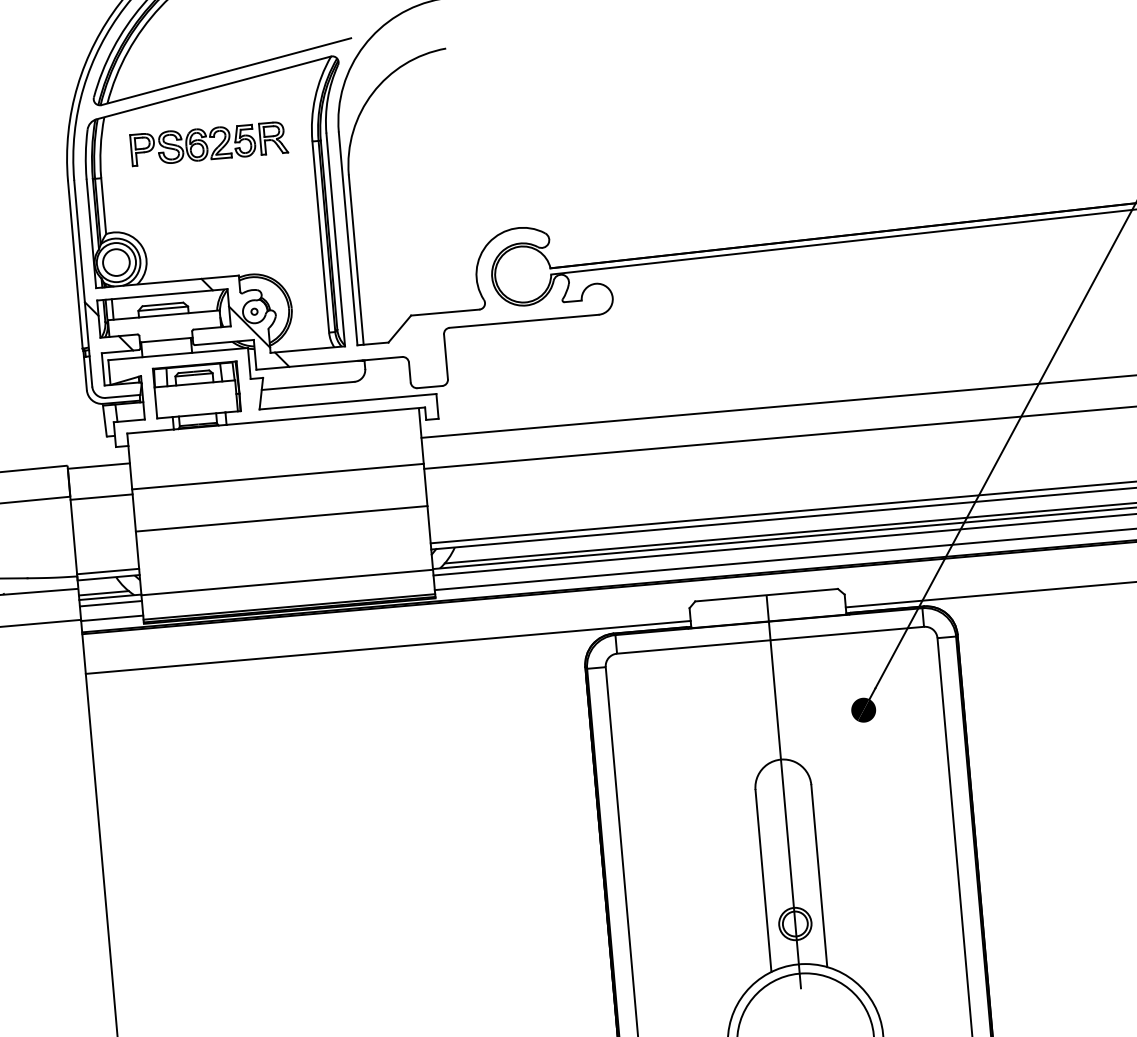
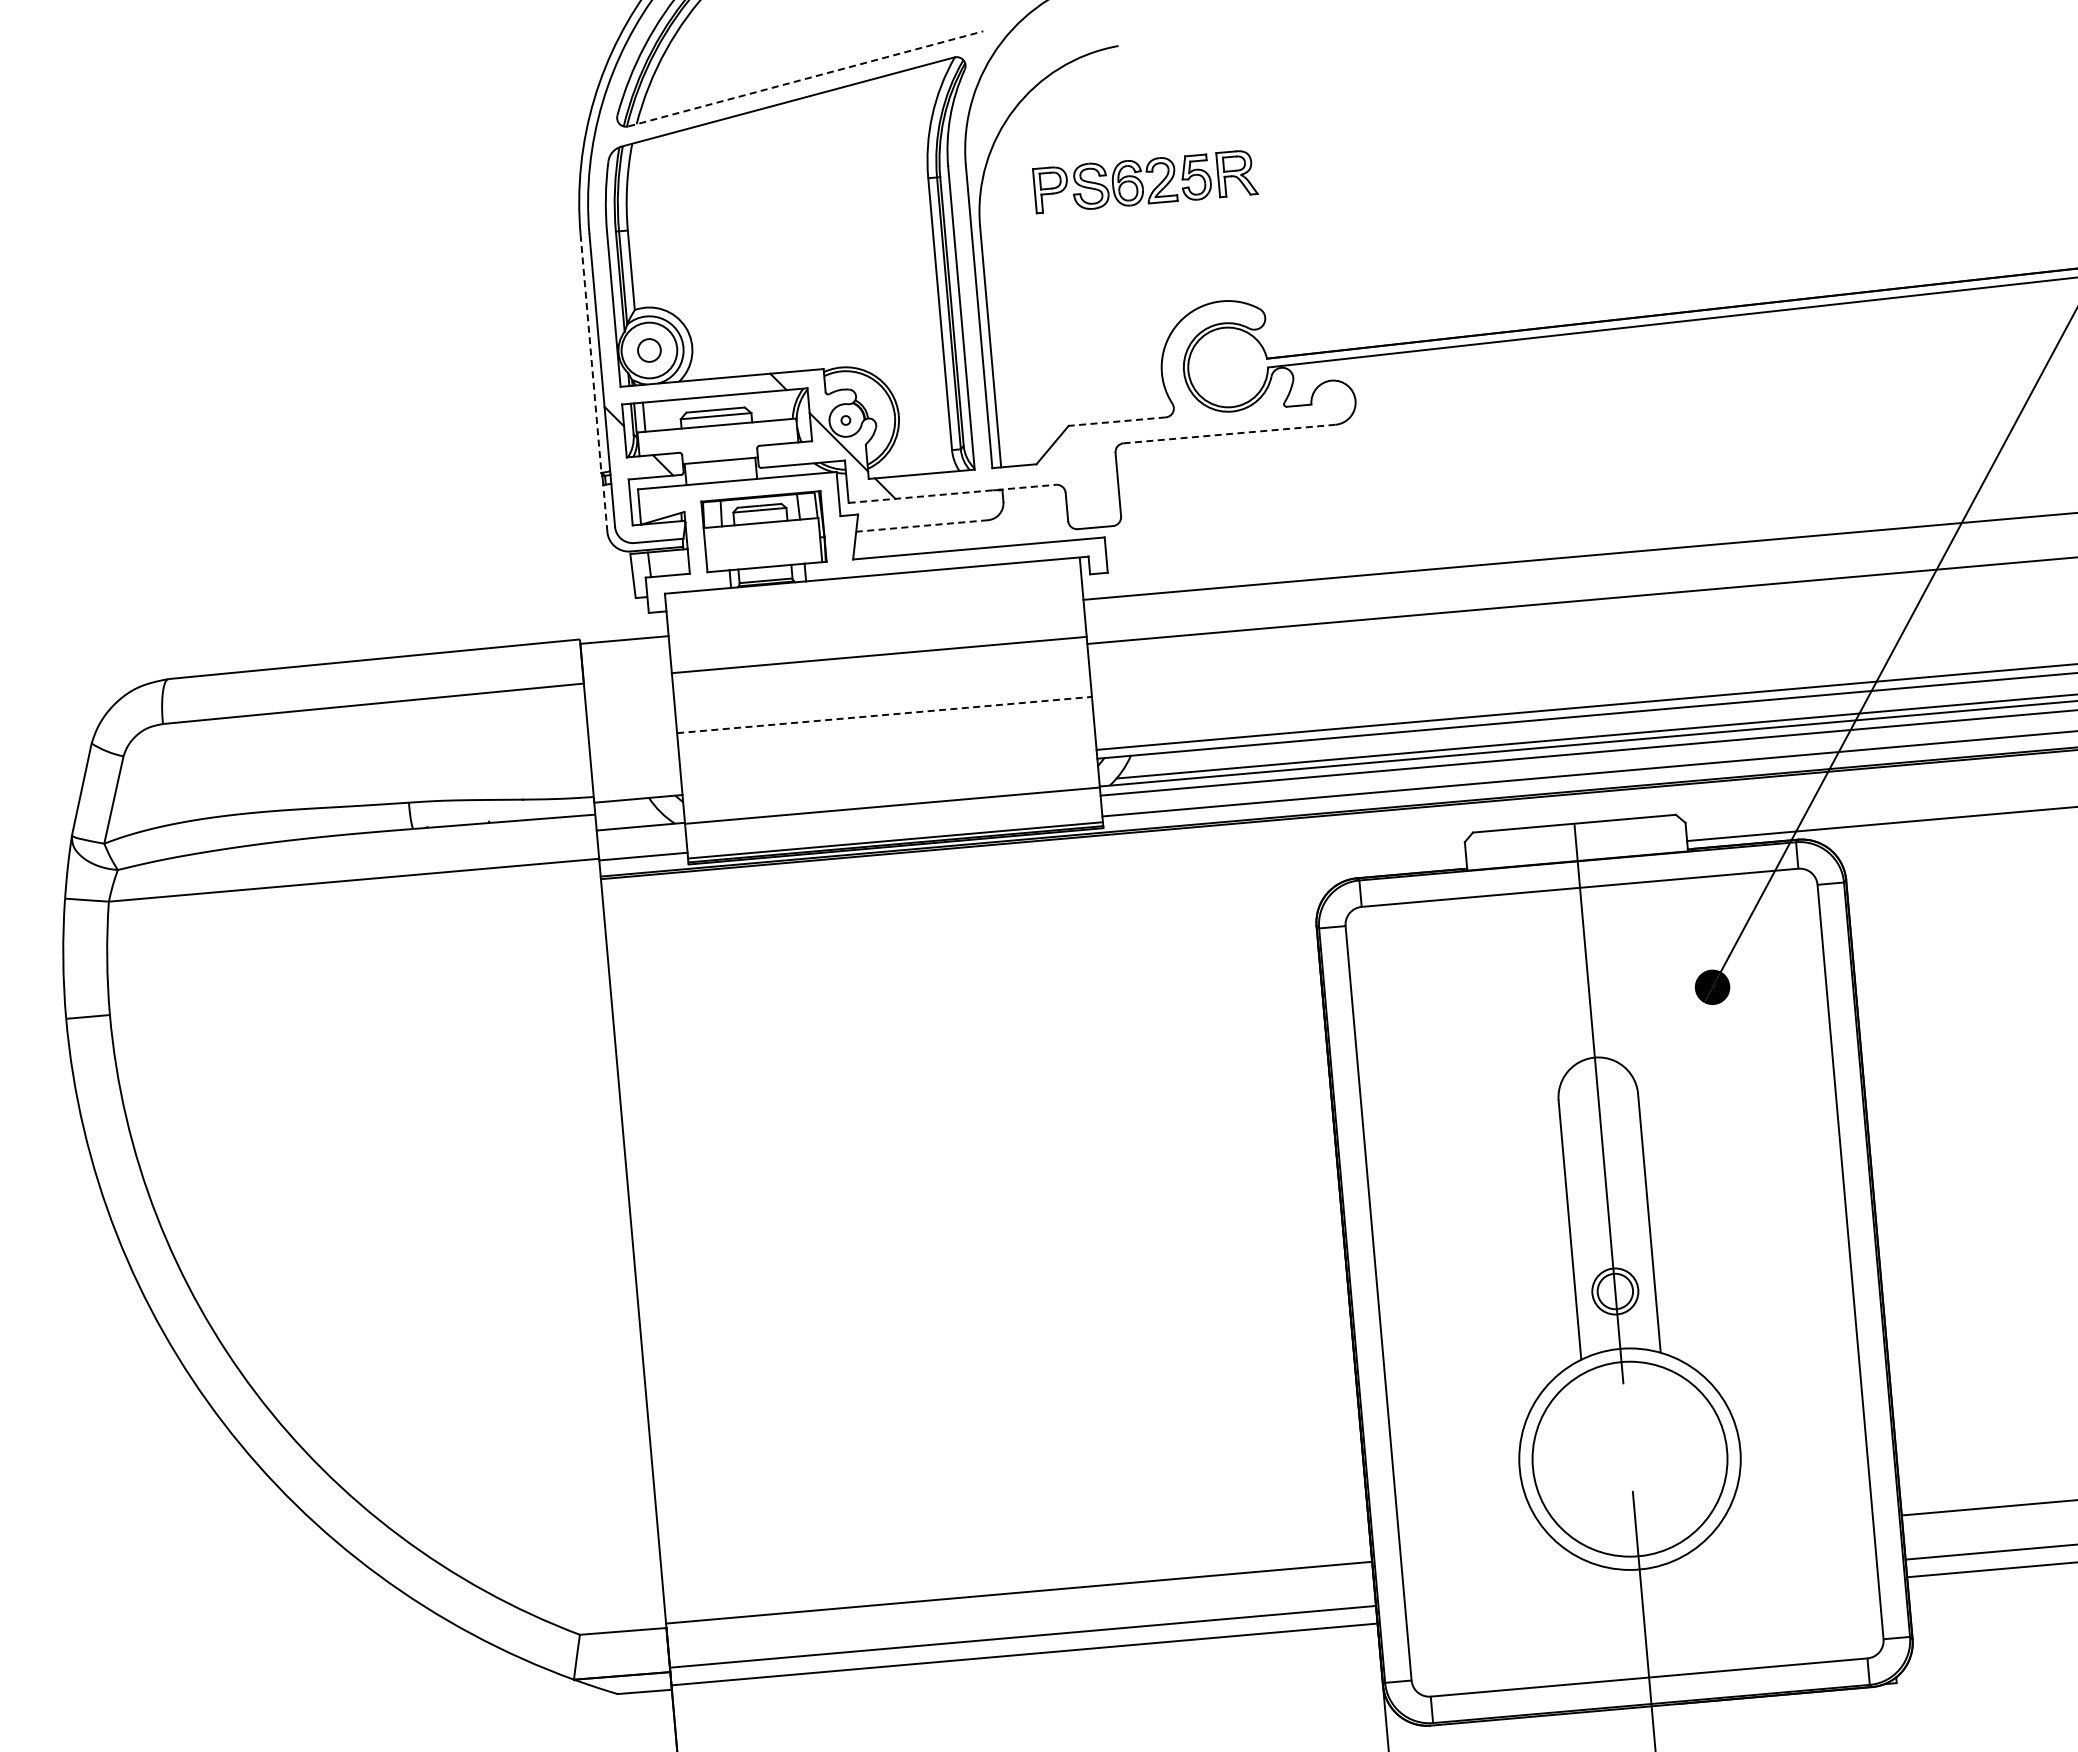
line: (226, 71) -> (805, 78), solid -> dashed
part: (209, 144) -> (1145, 182), moved
circle: (116, 262) -> (649, 350), size x0.6
line: (75, 264) -> (591, 353), solid -> dashed
line: (445, 312) -> (1117, 421), solid -> dashed
line: (524, 321) -> (1230, 434), solid -> dashed
line: (329, 363) -> (952, 493), solid -> dashed
line: (85, 373) -> (605, 508), solid -> dashed
line: (307, 386) -> (921, 526), solid -> dashed
line: (101, 497) -> (628, 684), removed
line: (282, 519) -> (885, 715), solid -> dashed
line: (108, 571) -> (637, 789), removed
line: (103, 592) -> (631, 820), removed
line: (110, 603) -> (641, 835), removed
line: (387, 647) -> (1035, 897), removed

